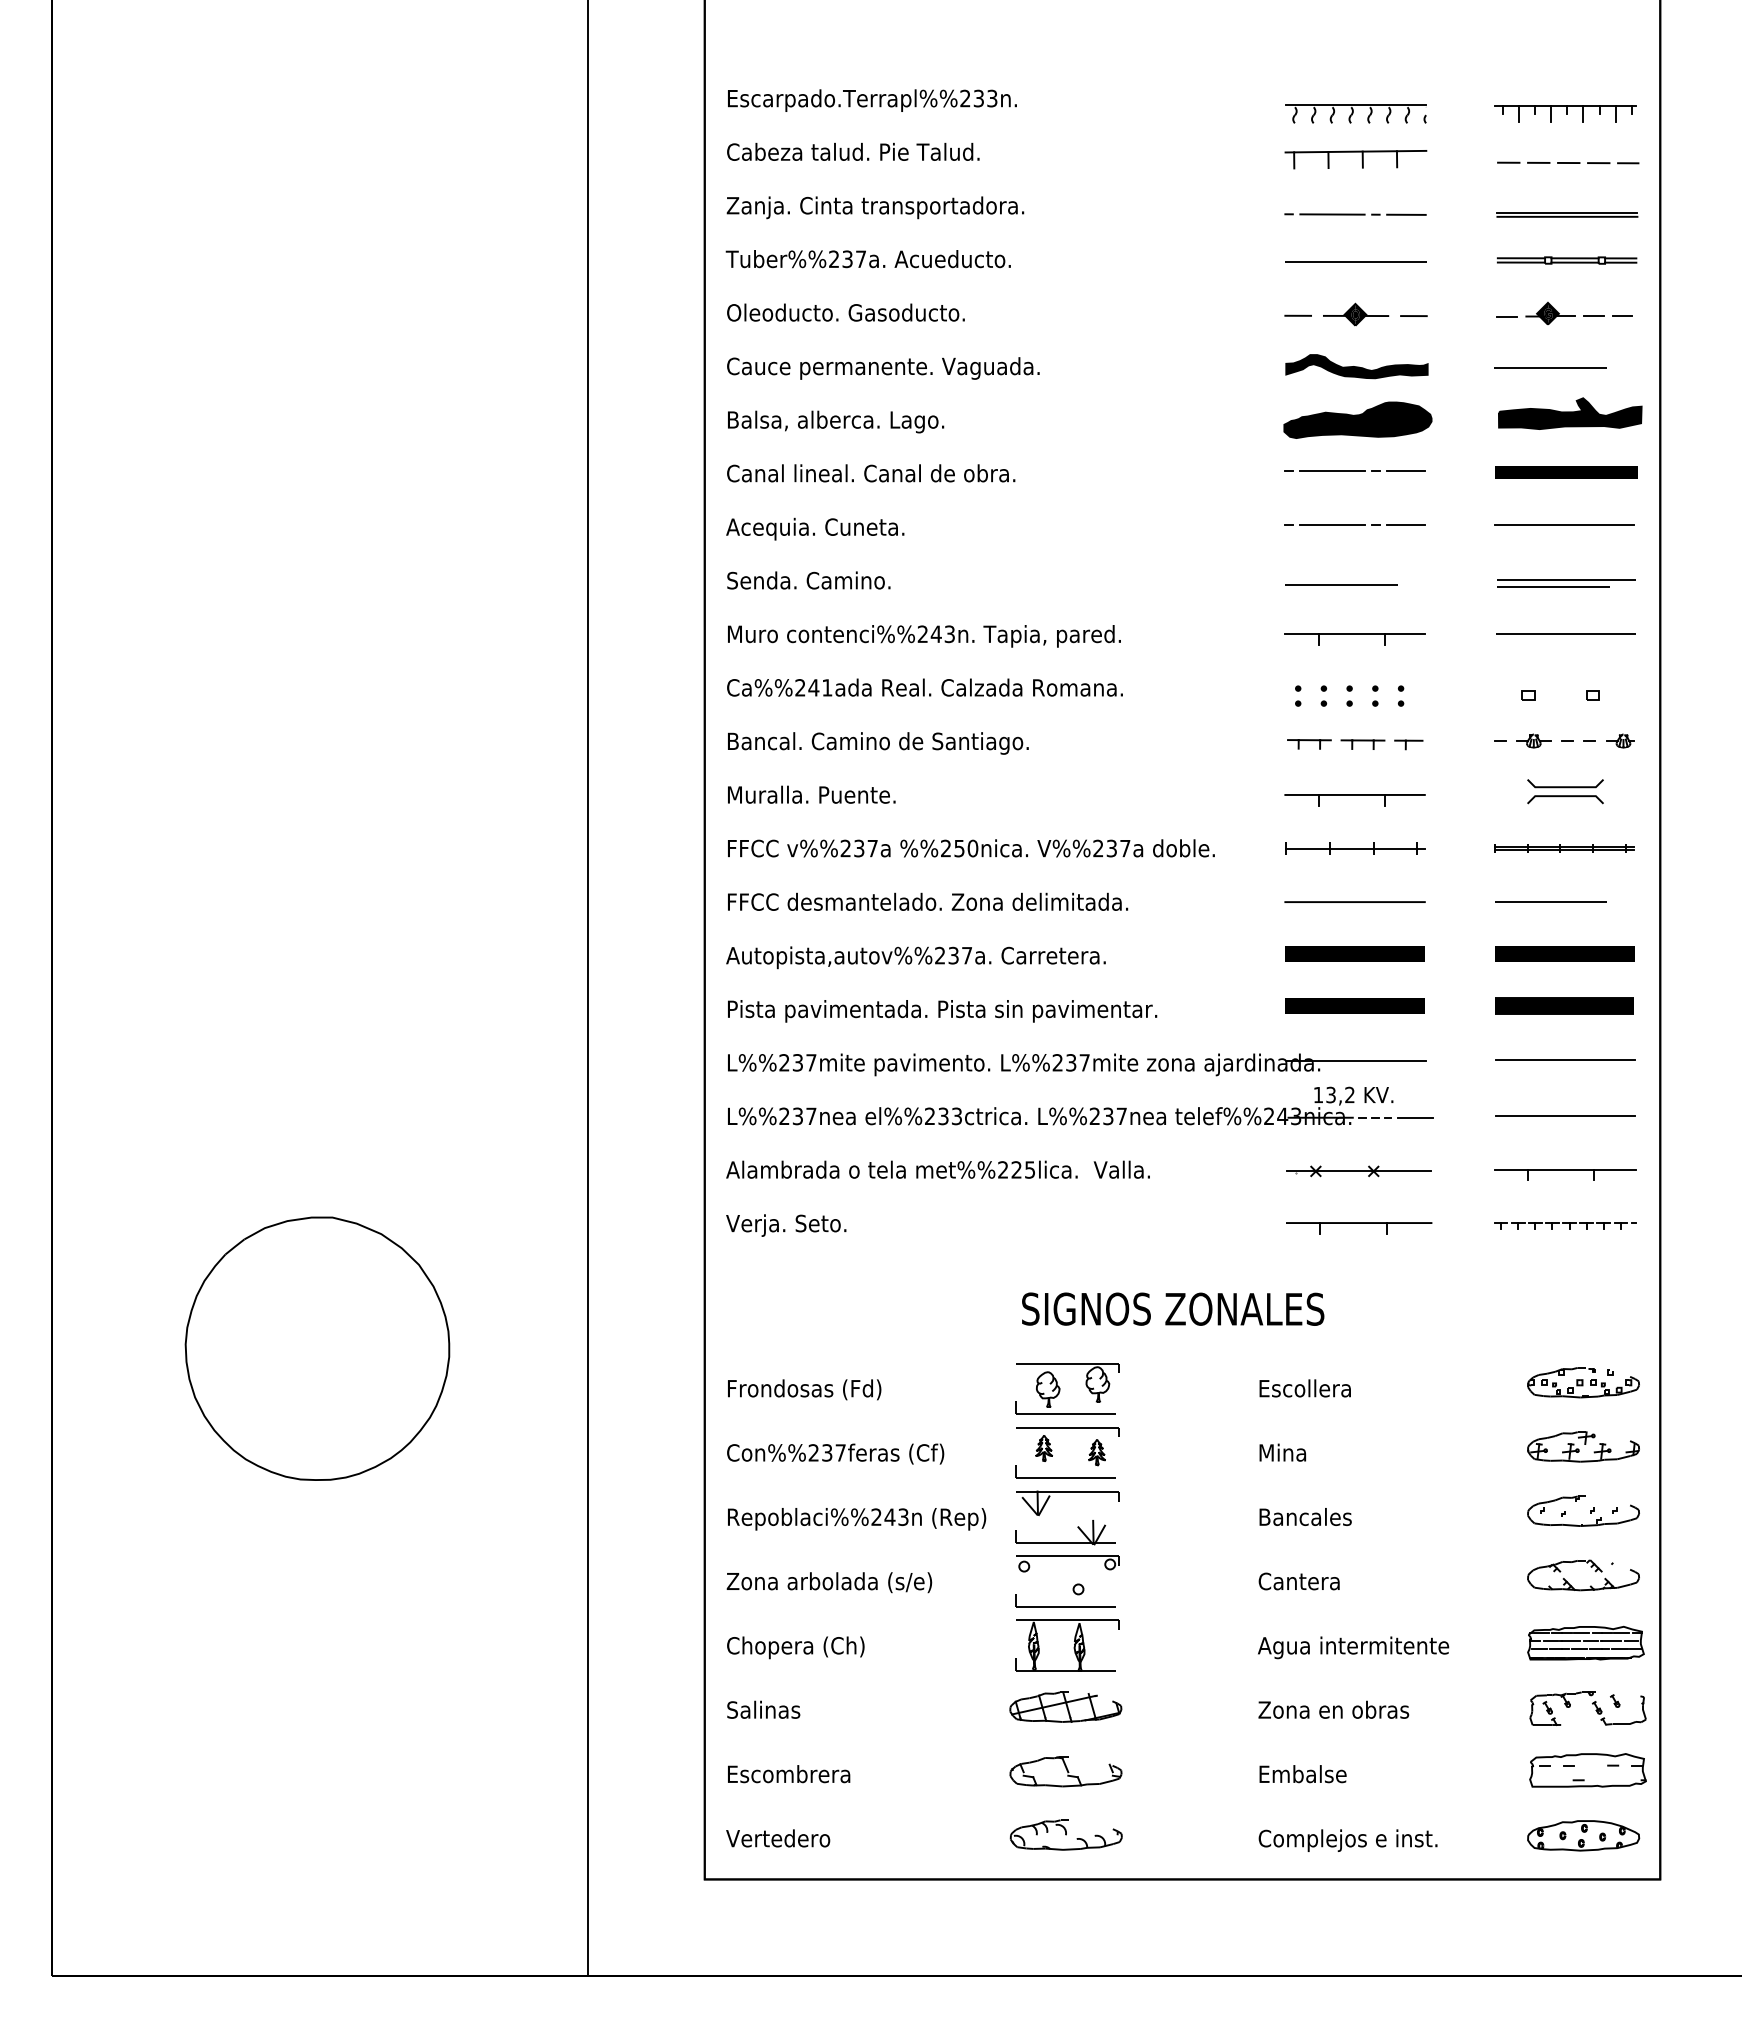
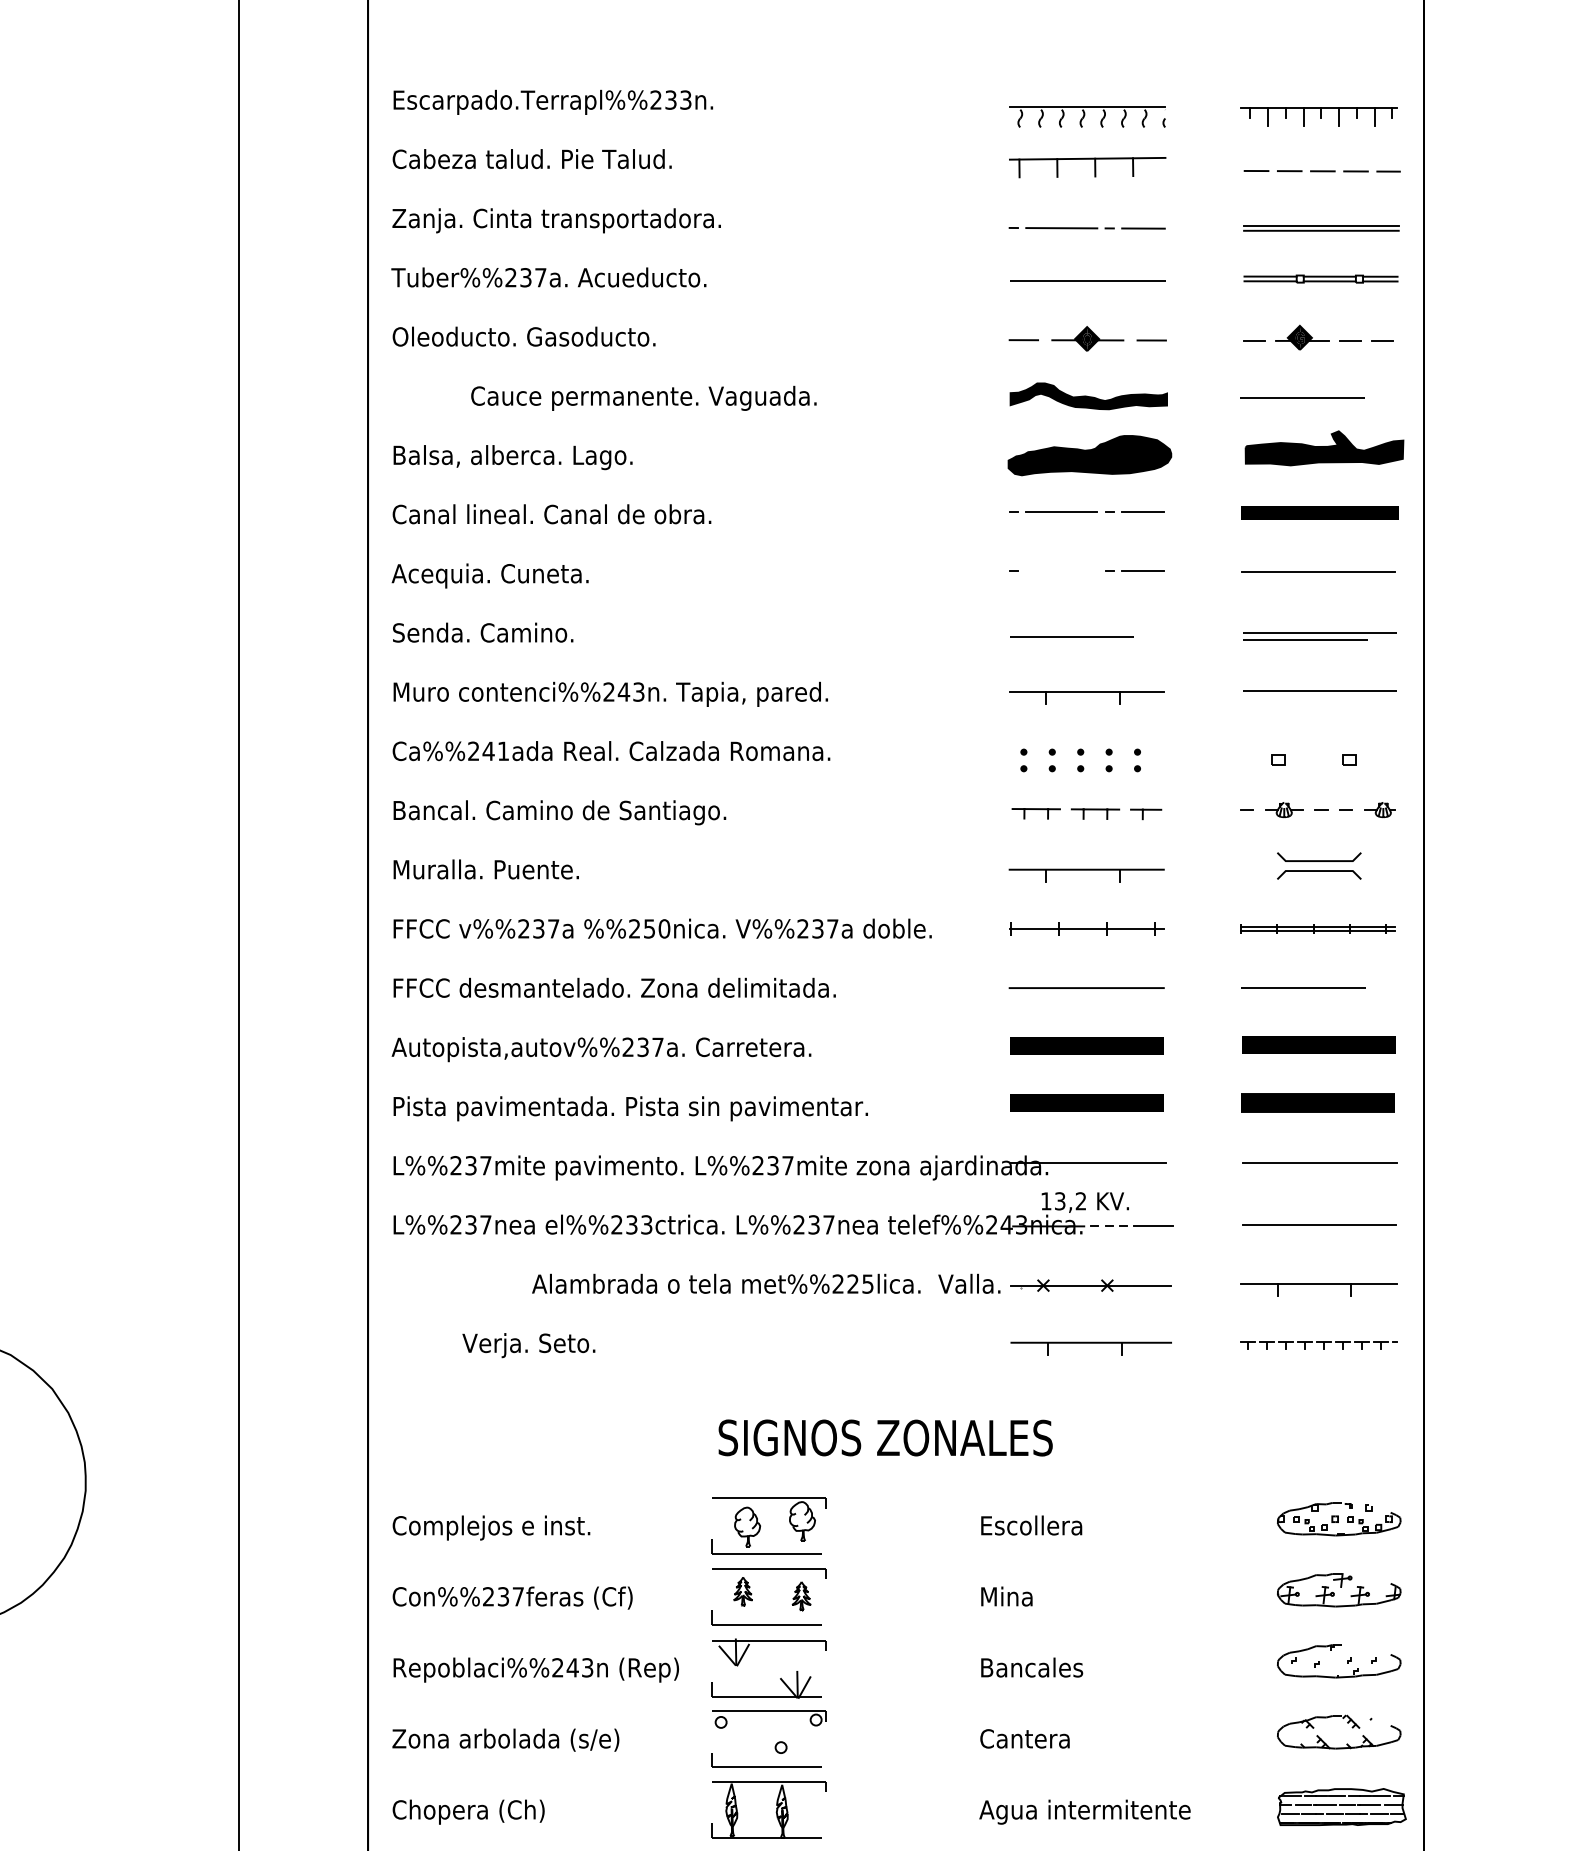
text: (883, 368) -> (644, 398), moved
line: (1332, 525) -> (1061, 571), removed
text: (937, 1169) -> (765, 1283), moved
text: (786, 1225) -> (529, 1345), moved
text: (816, 1390) -> (491, 1527), Frondosas (Fd) -> Complejos e inst.

